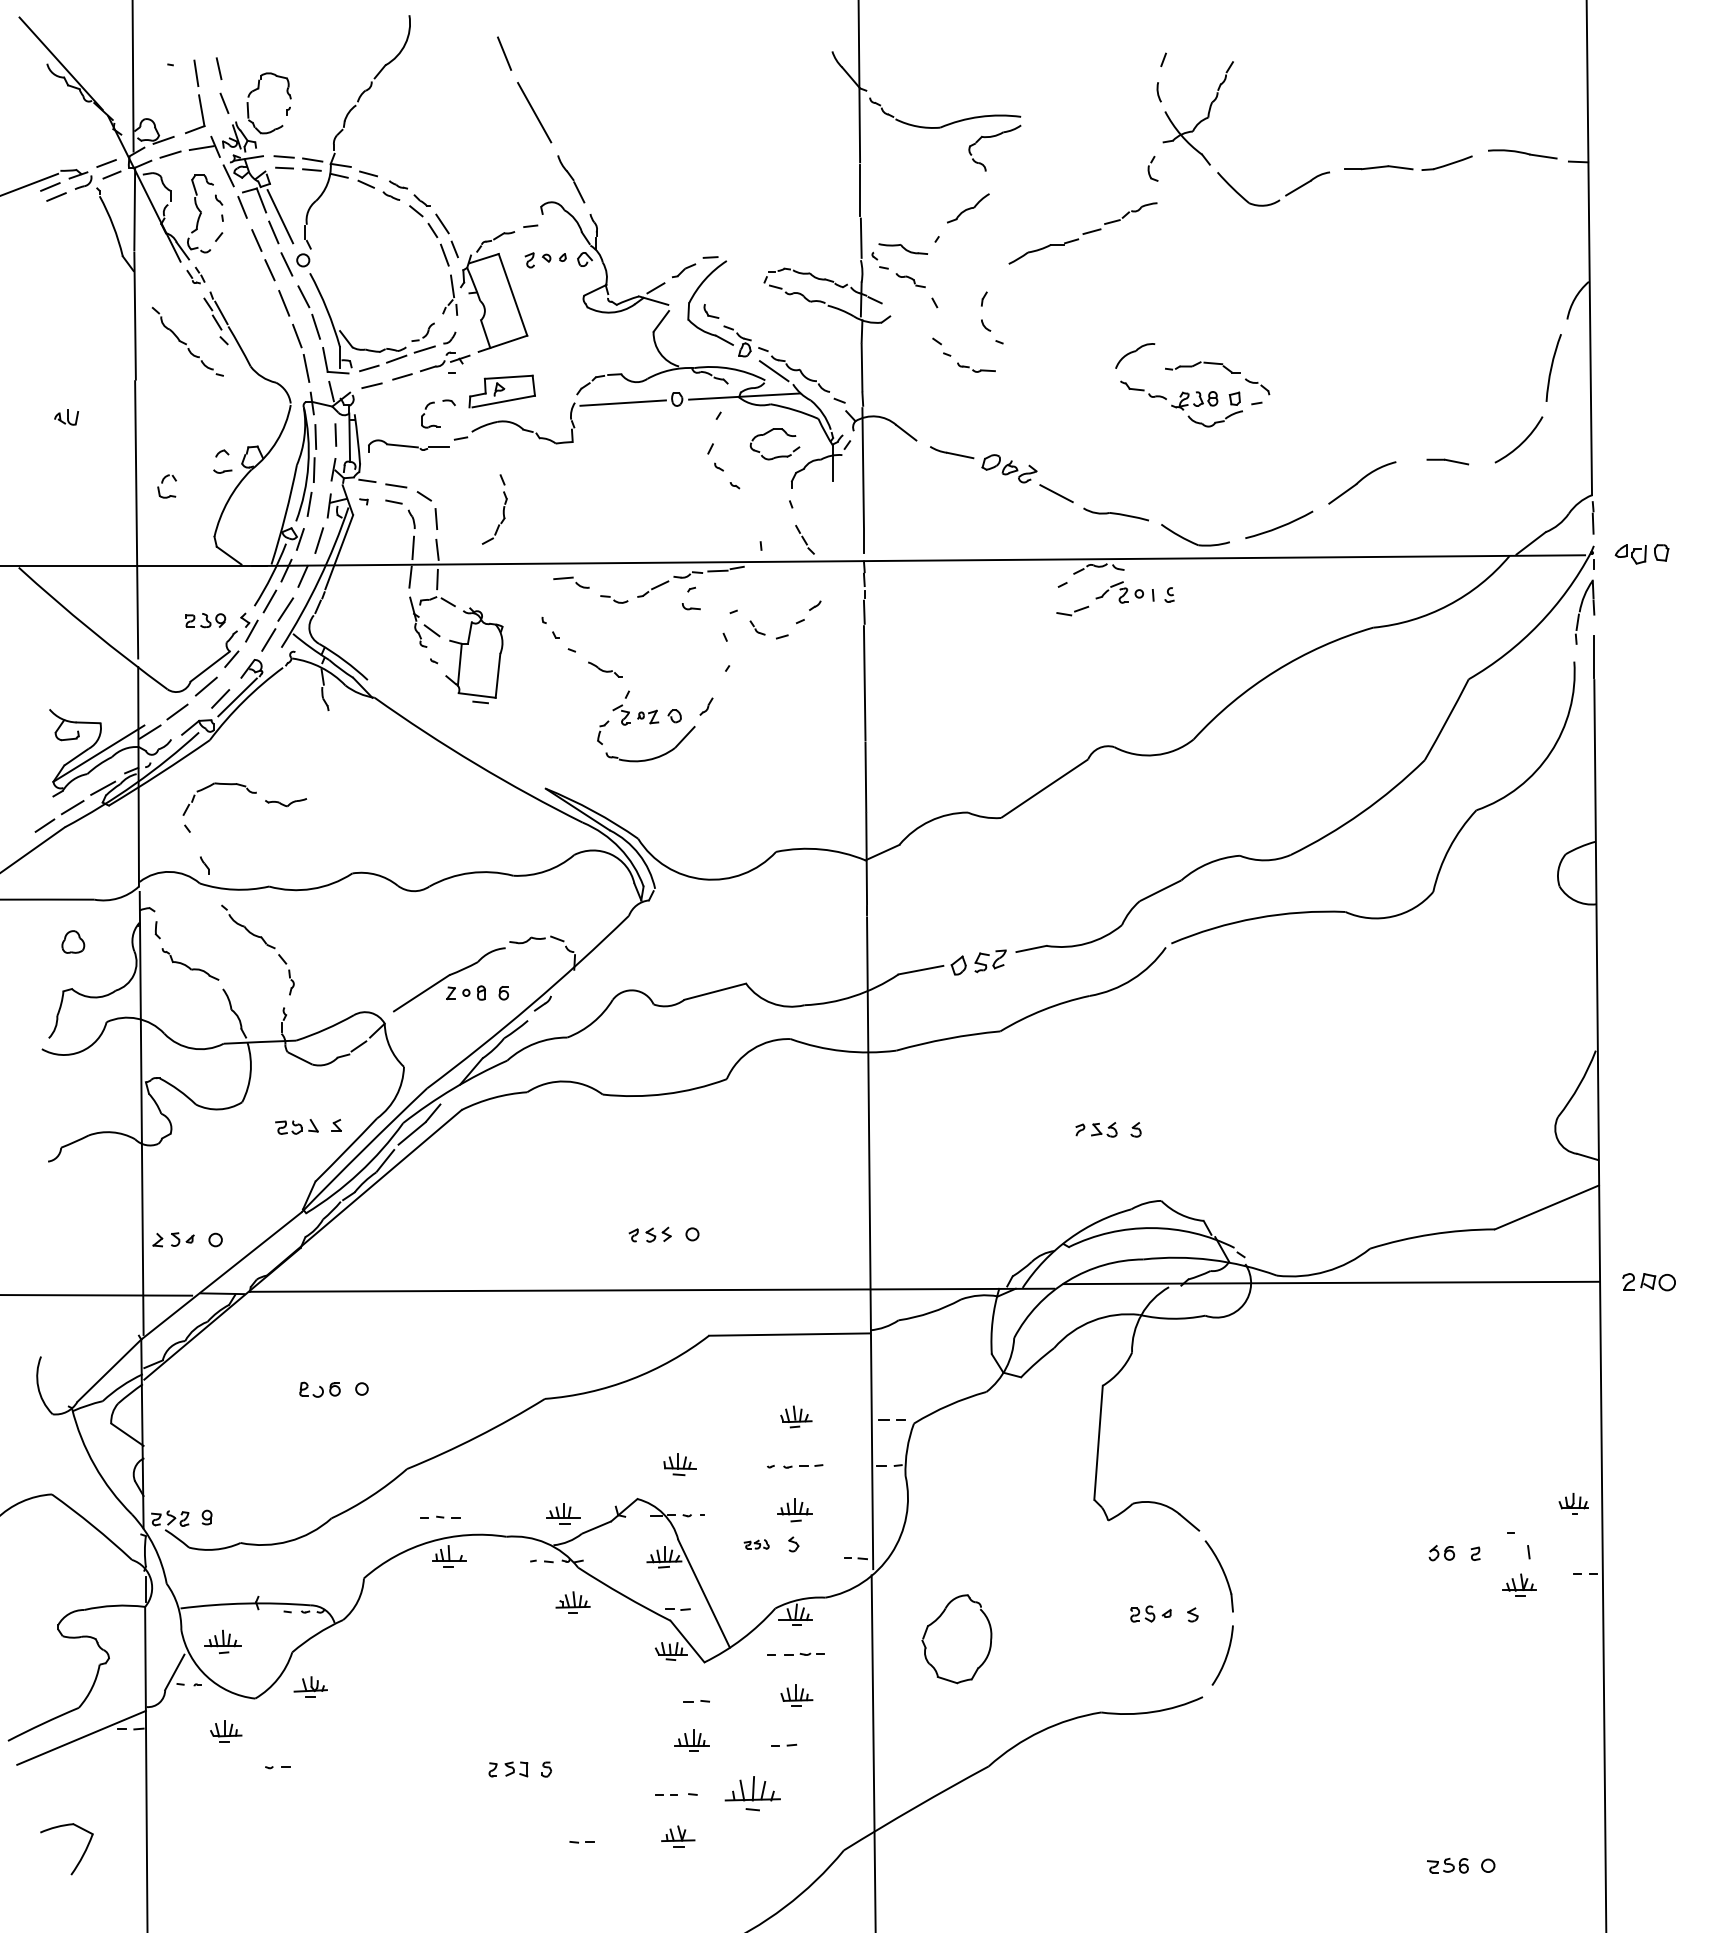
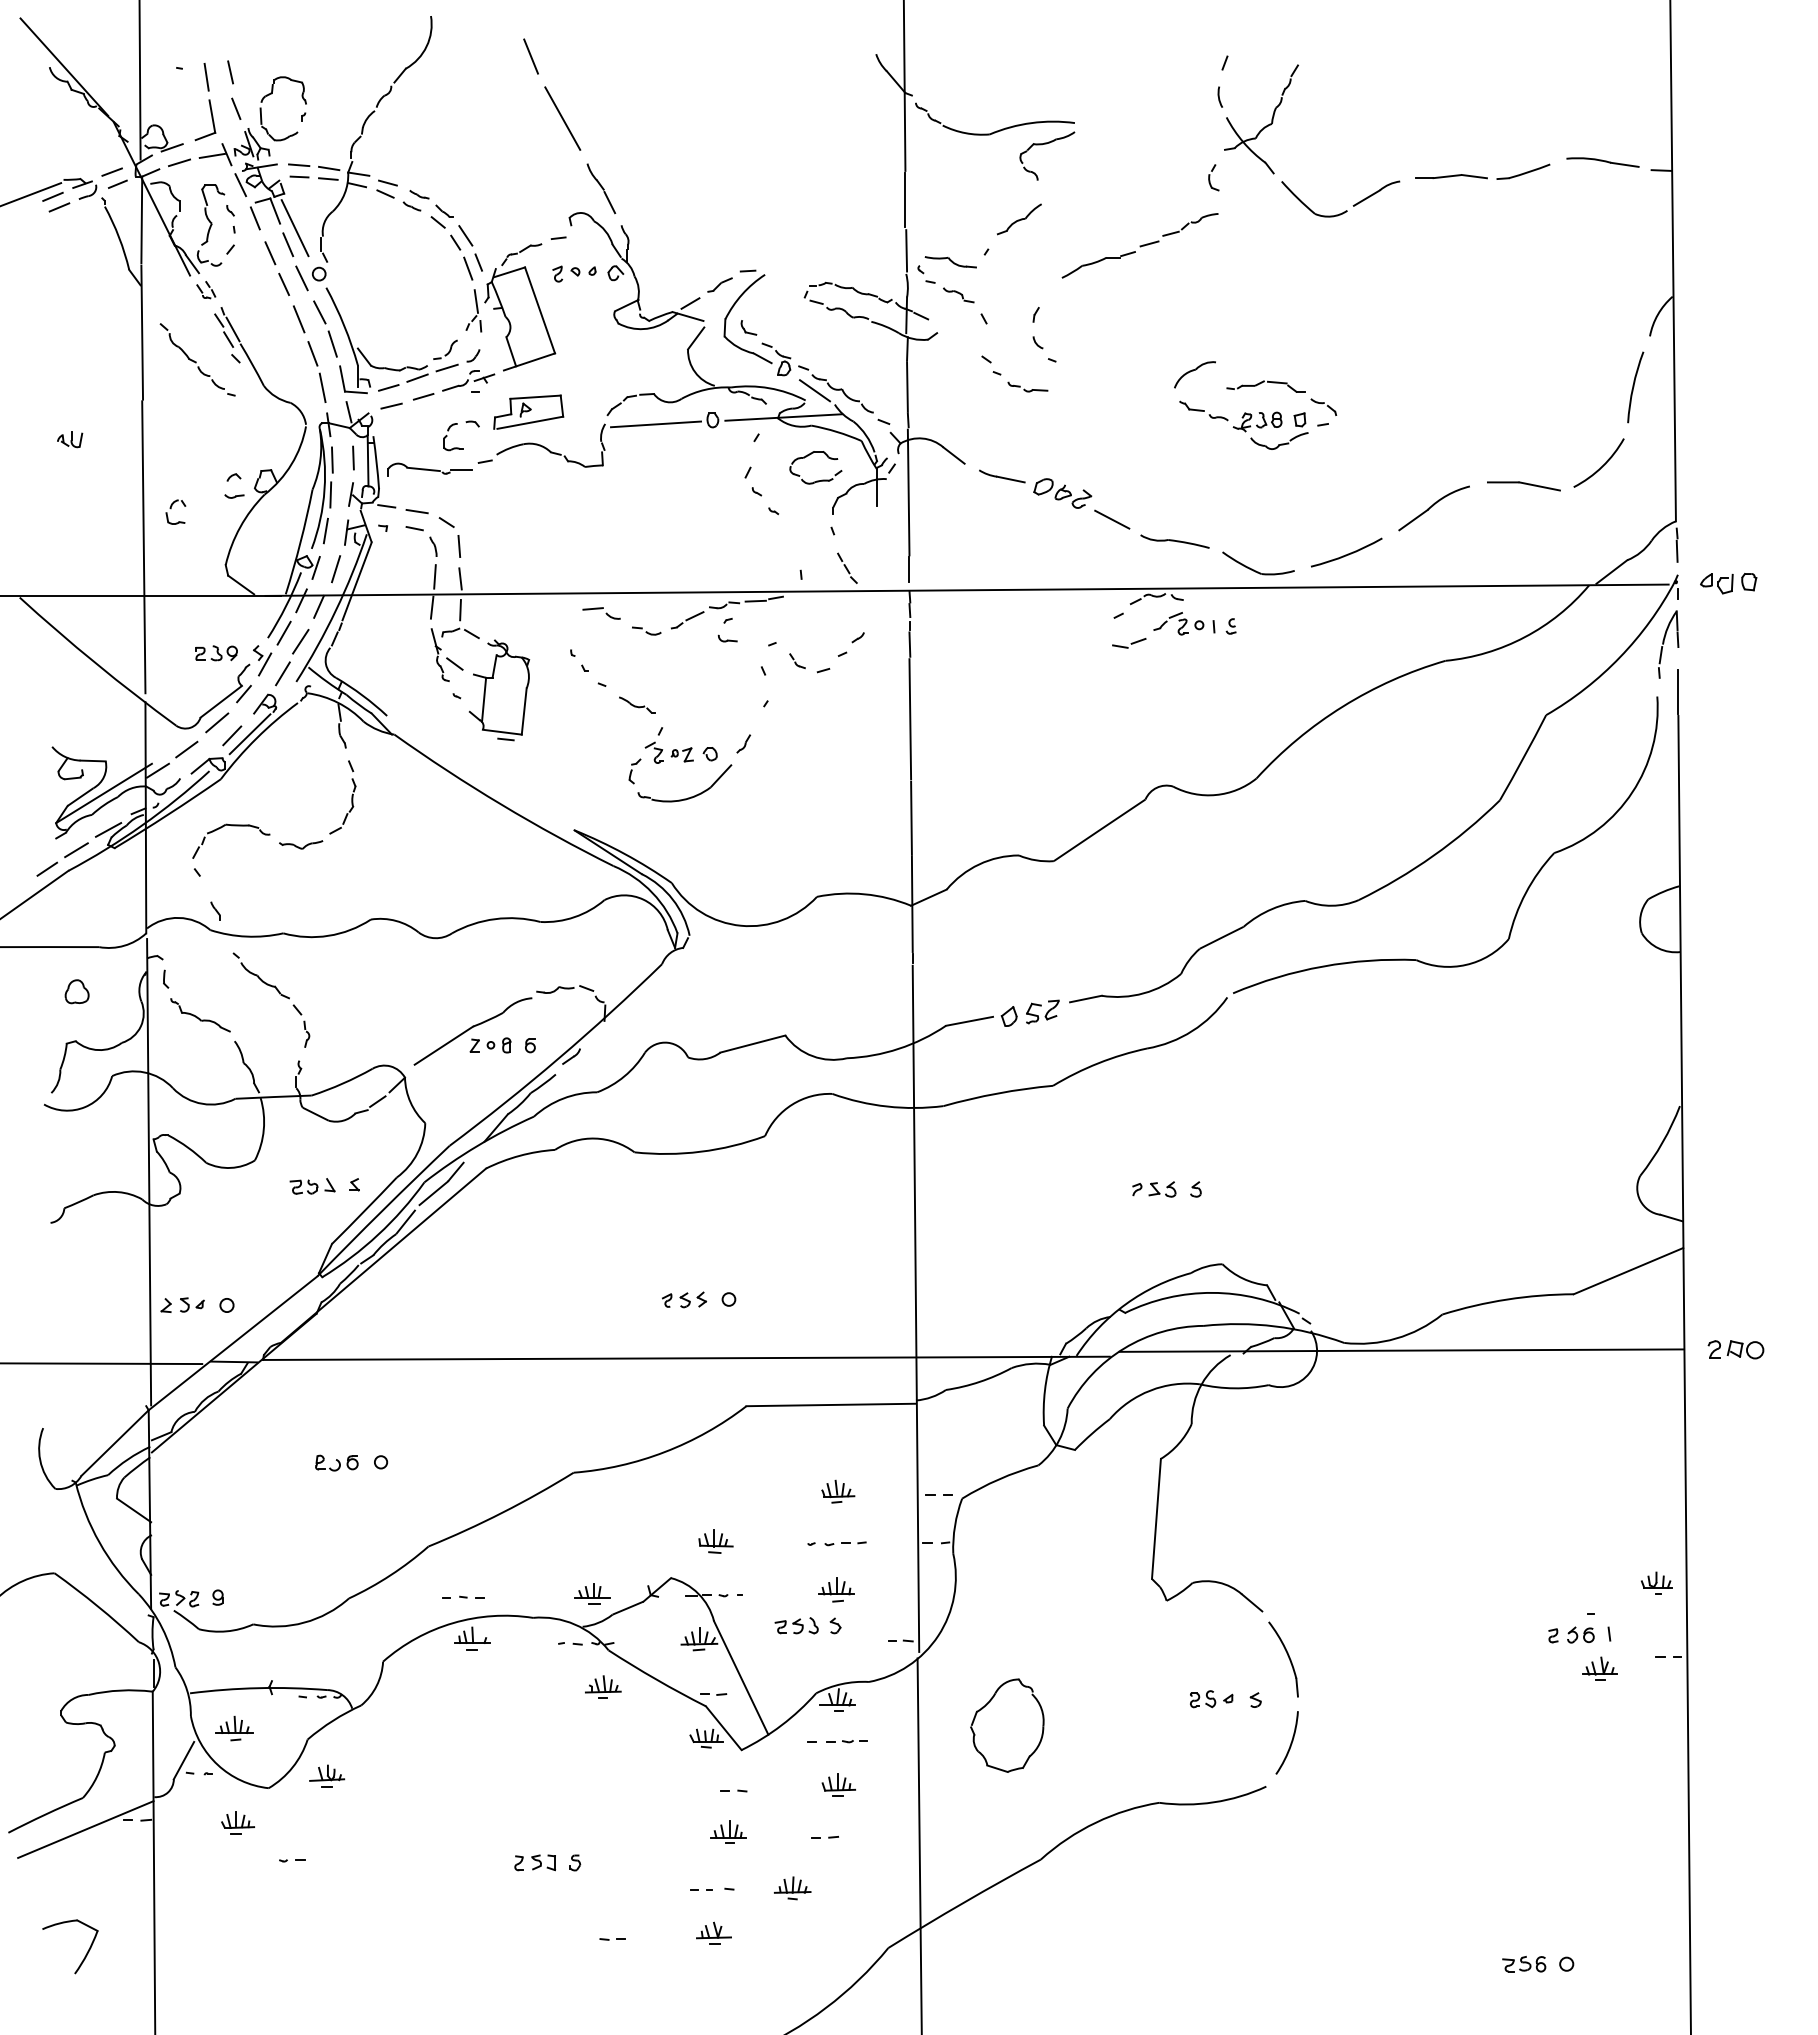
part: (1447, 462) -> (1523, 486), size x1.67
part: (503, 509) -> (351, 797), moved
part: (756, 1544) -> (796, 1625), size x1.67
part: (1441, 1552) -> (1580, 1634), moved
part: (752, 1793) -> (792, 1888), size x0.62

